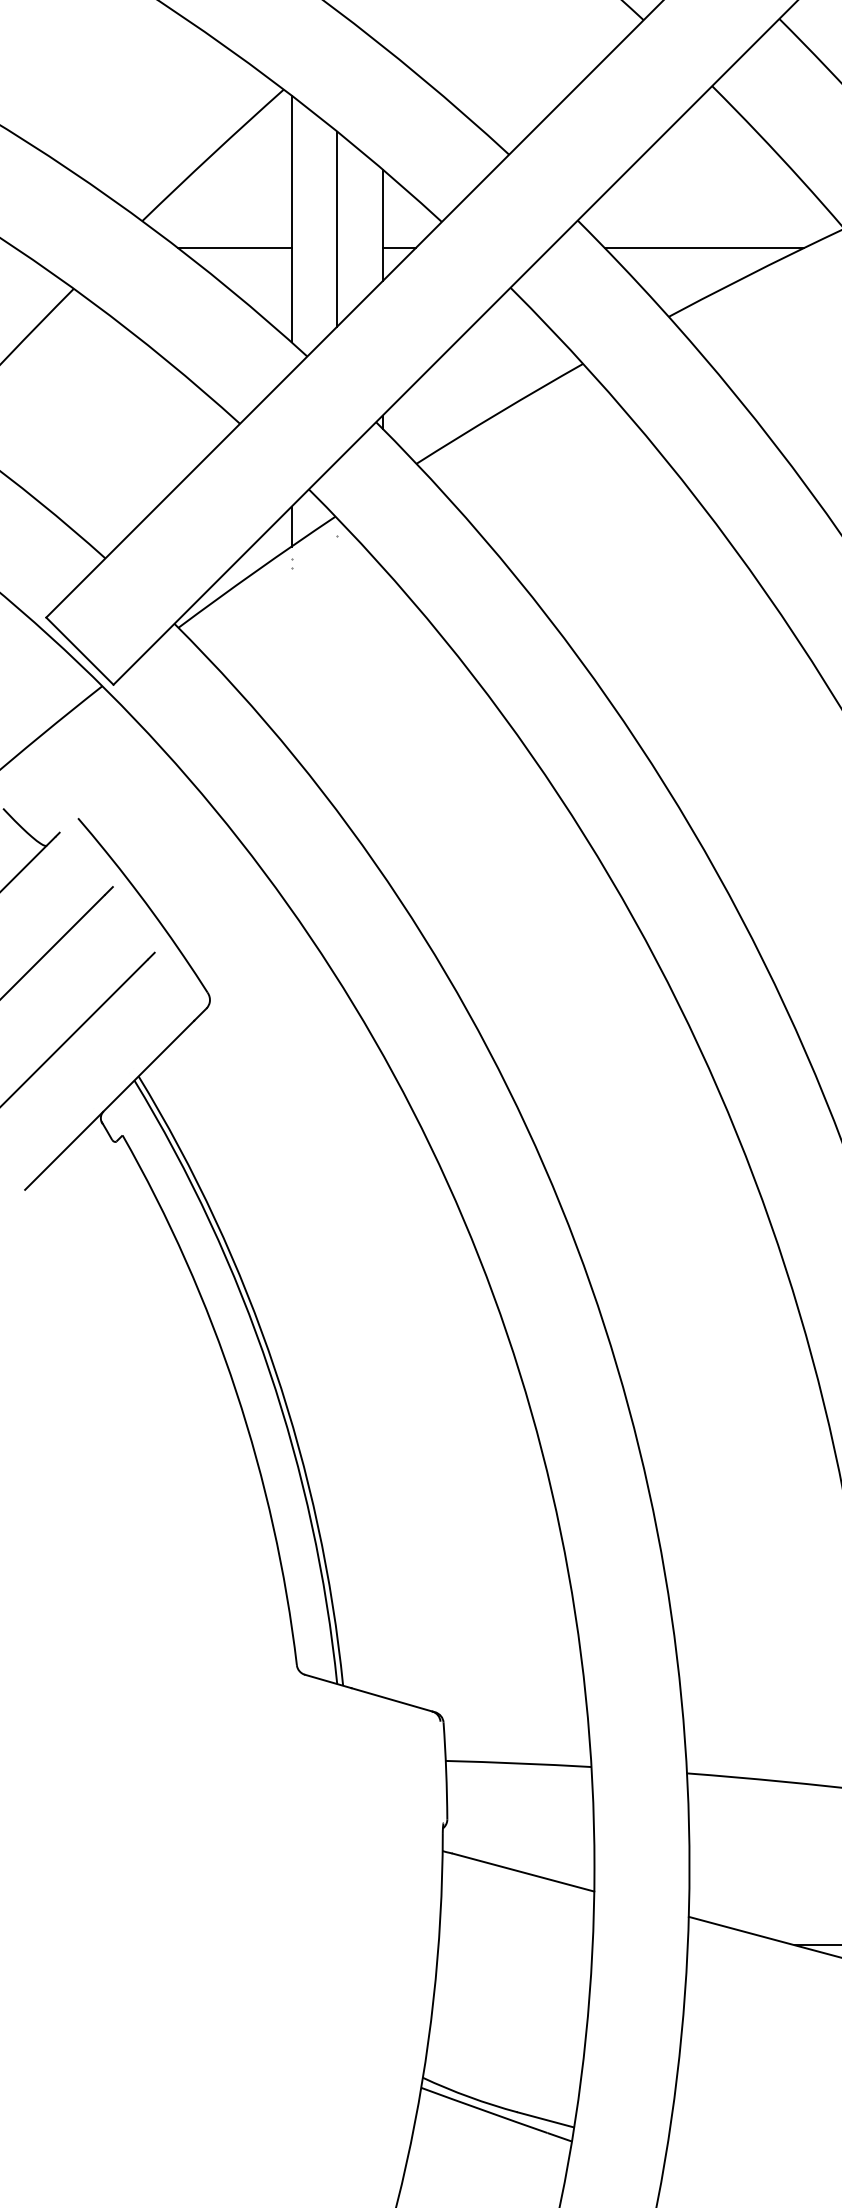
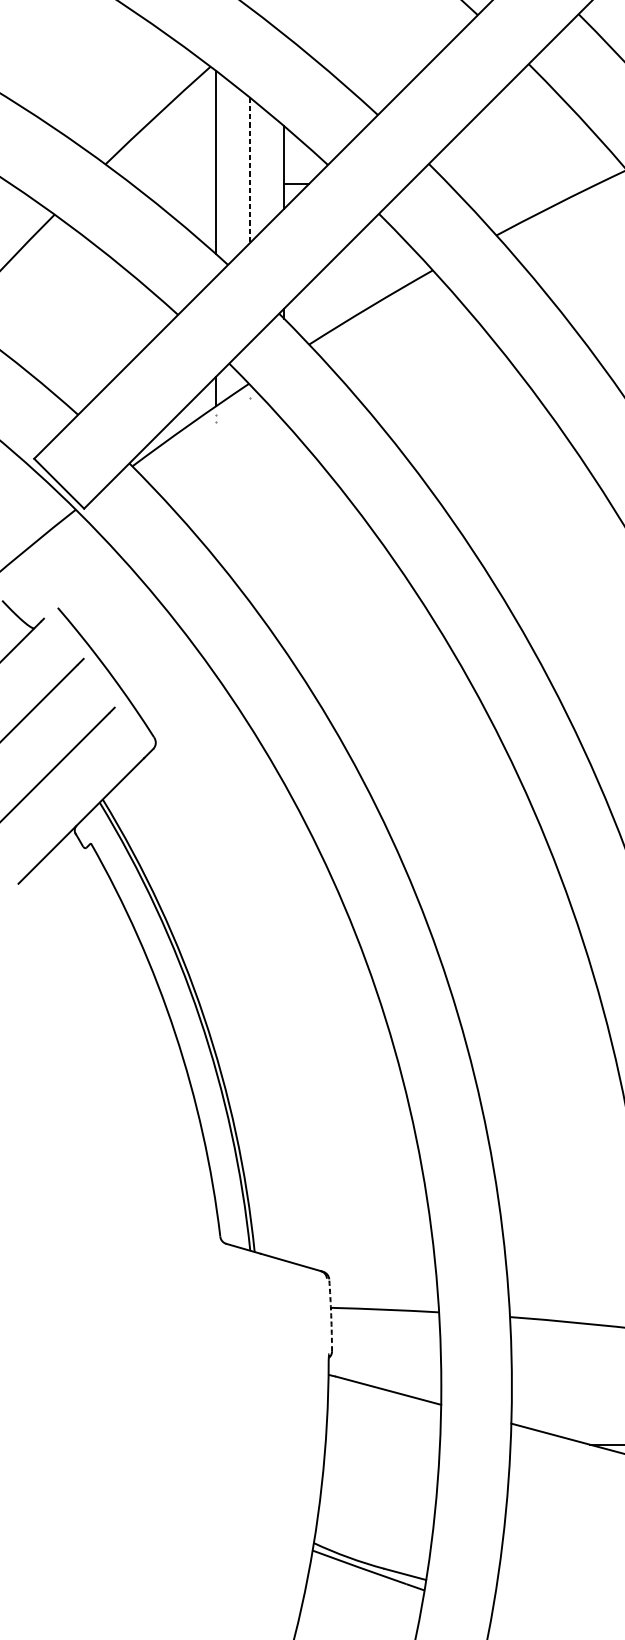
line: (337, 229) -> (250, 170), solid -> dashed
line: (234, 248) -> (174, 184), removed
line: (703, 248) -> (522, 184), removed
arc: (446, 1770) -> (331, 1314), solid -> dashed

